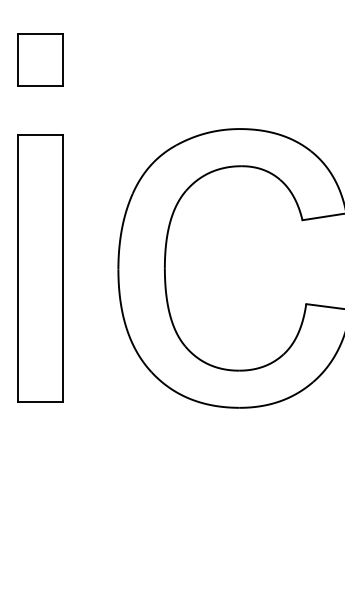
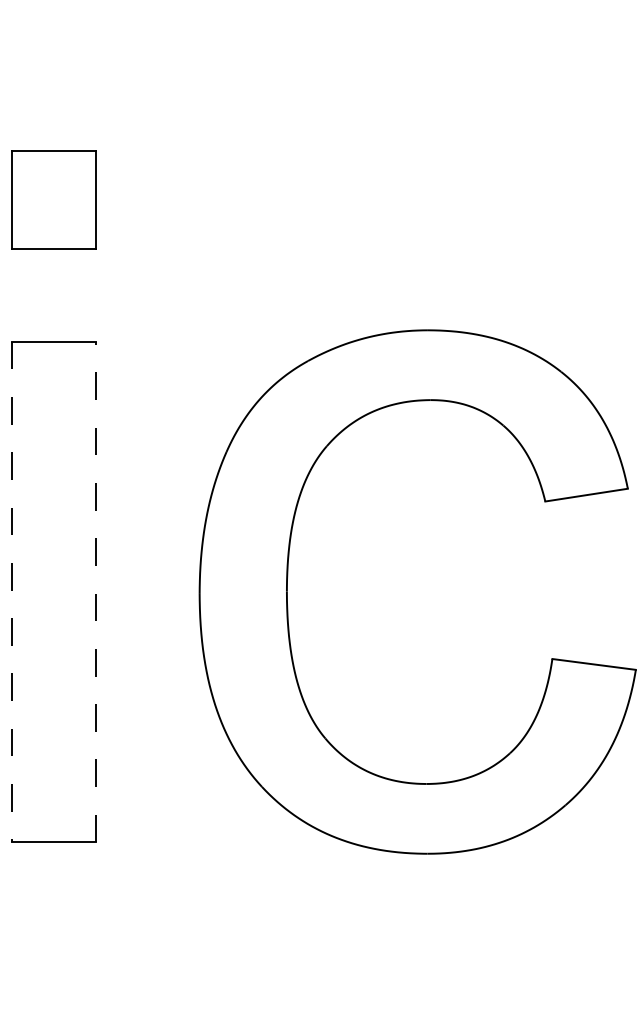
line: (63, 267) -> (96, 590), solid -> dashed
line: (18, 268) -> (12, 592), solid -> dashed

